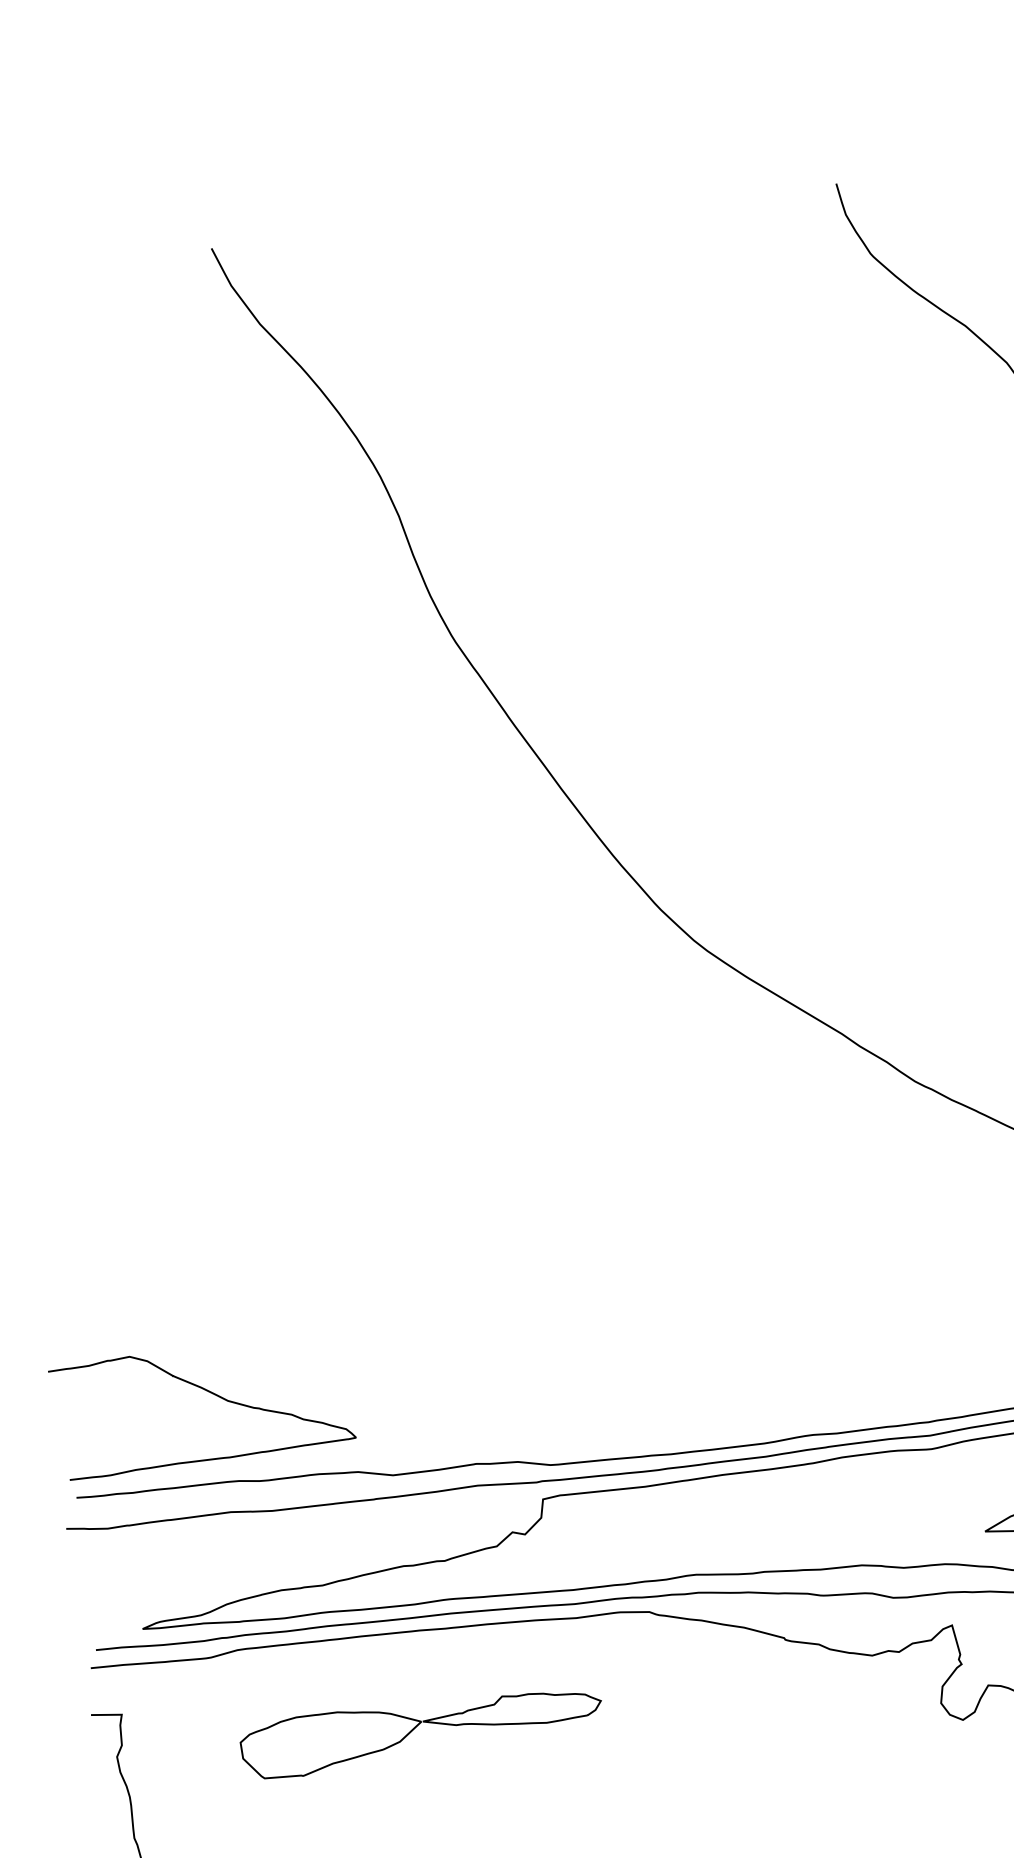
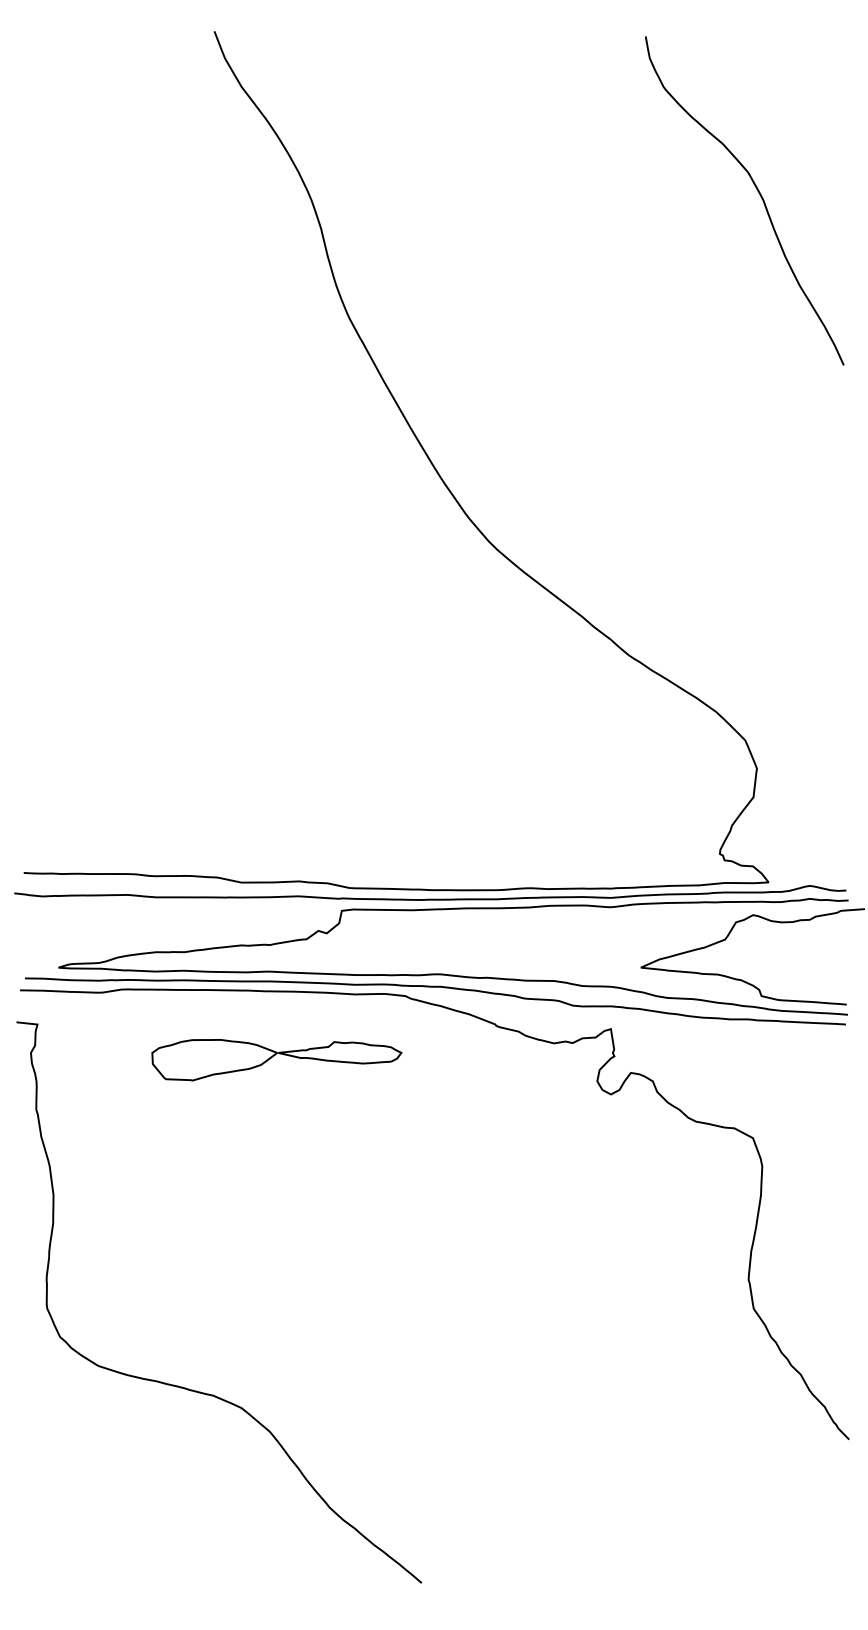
curve: (207, 1392) -> (121, 811), removed
part: (421, 1732) -> (276, 1060), moved

